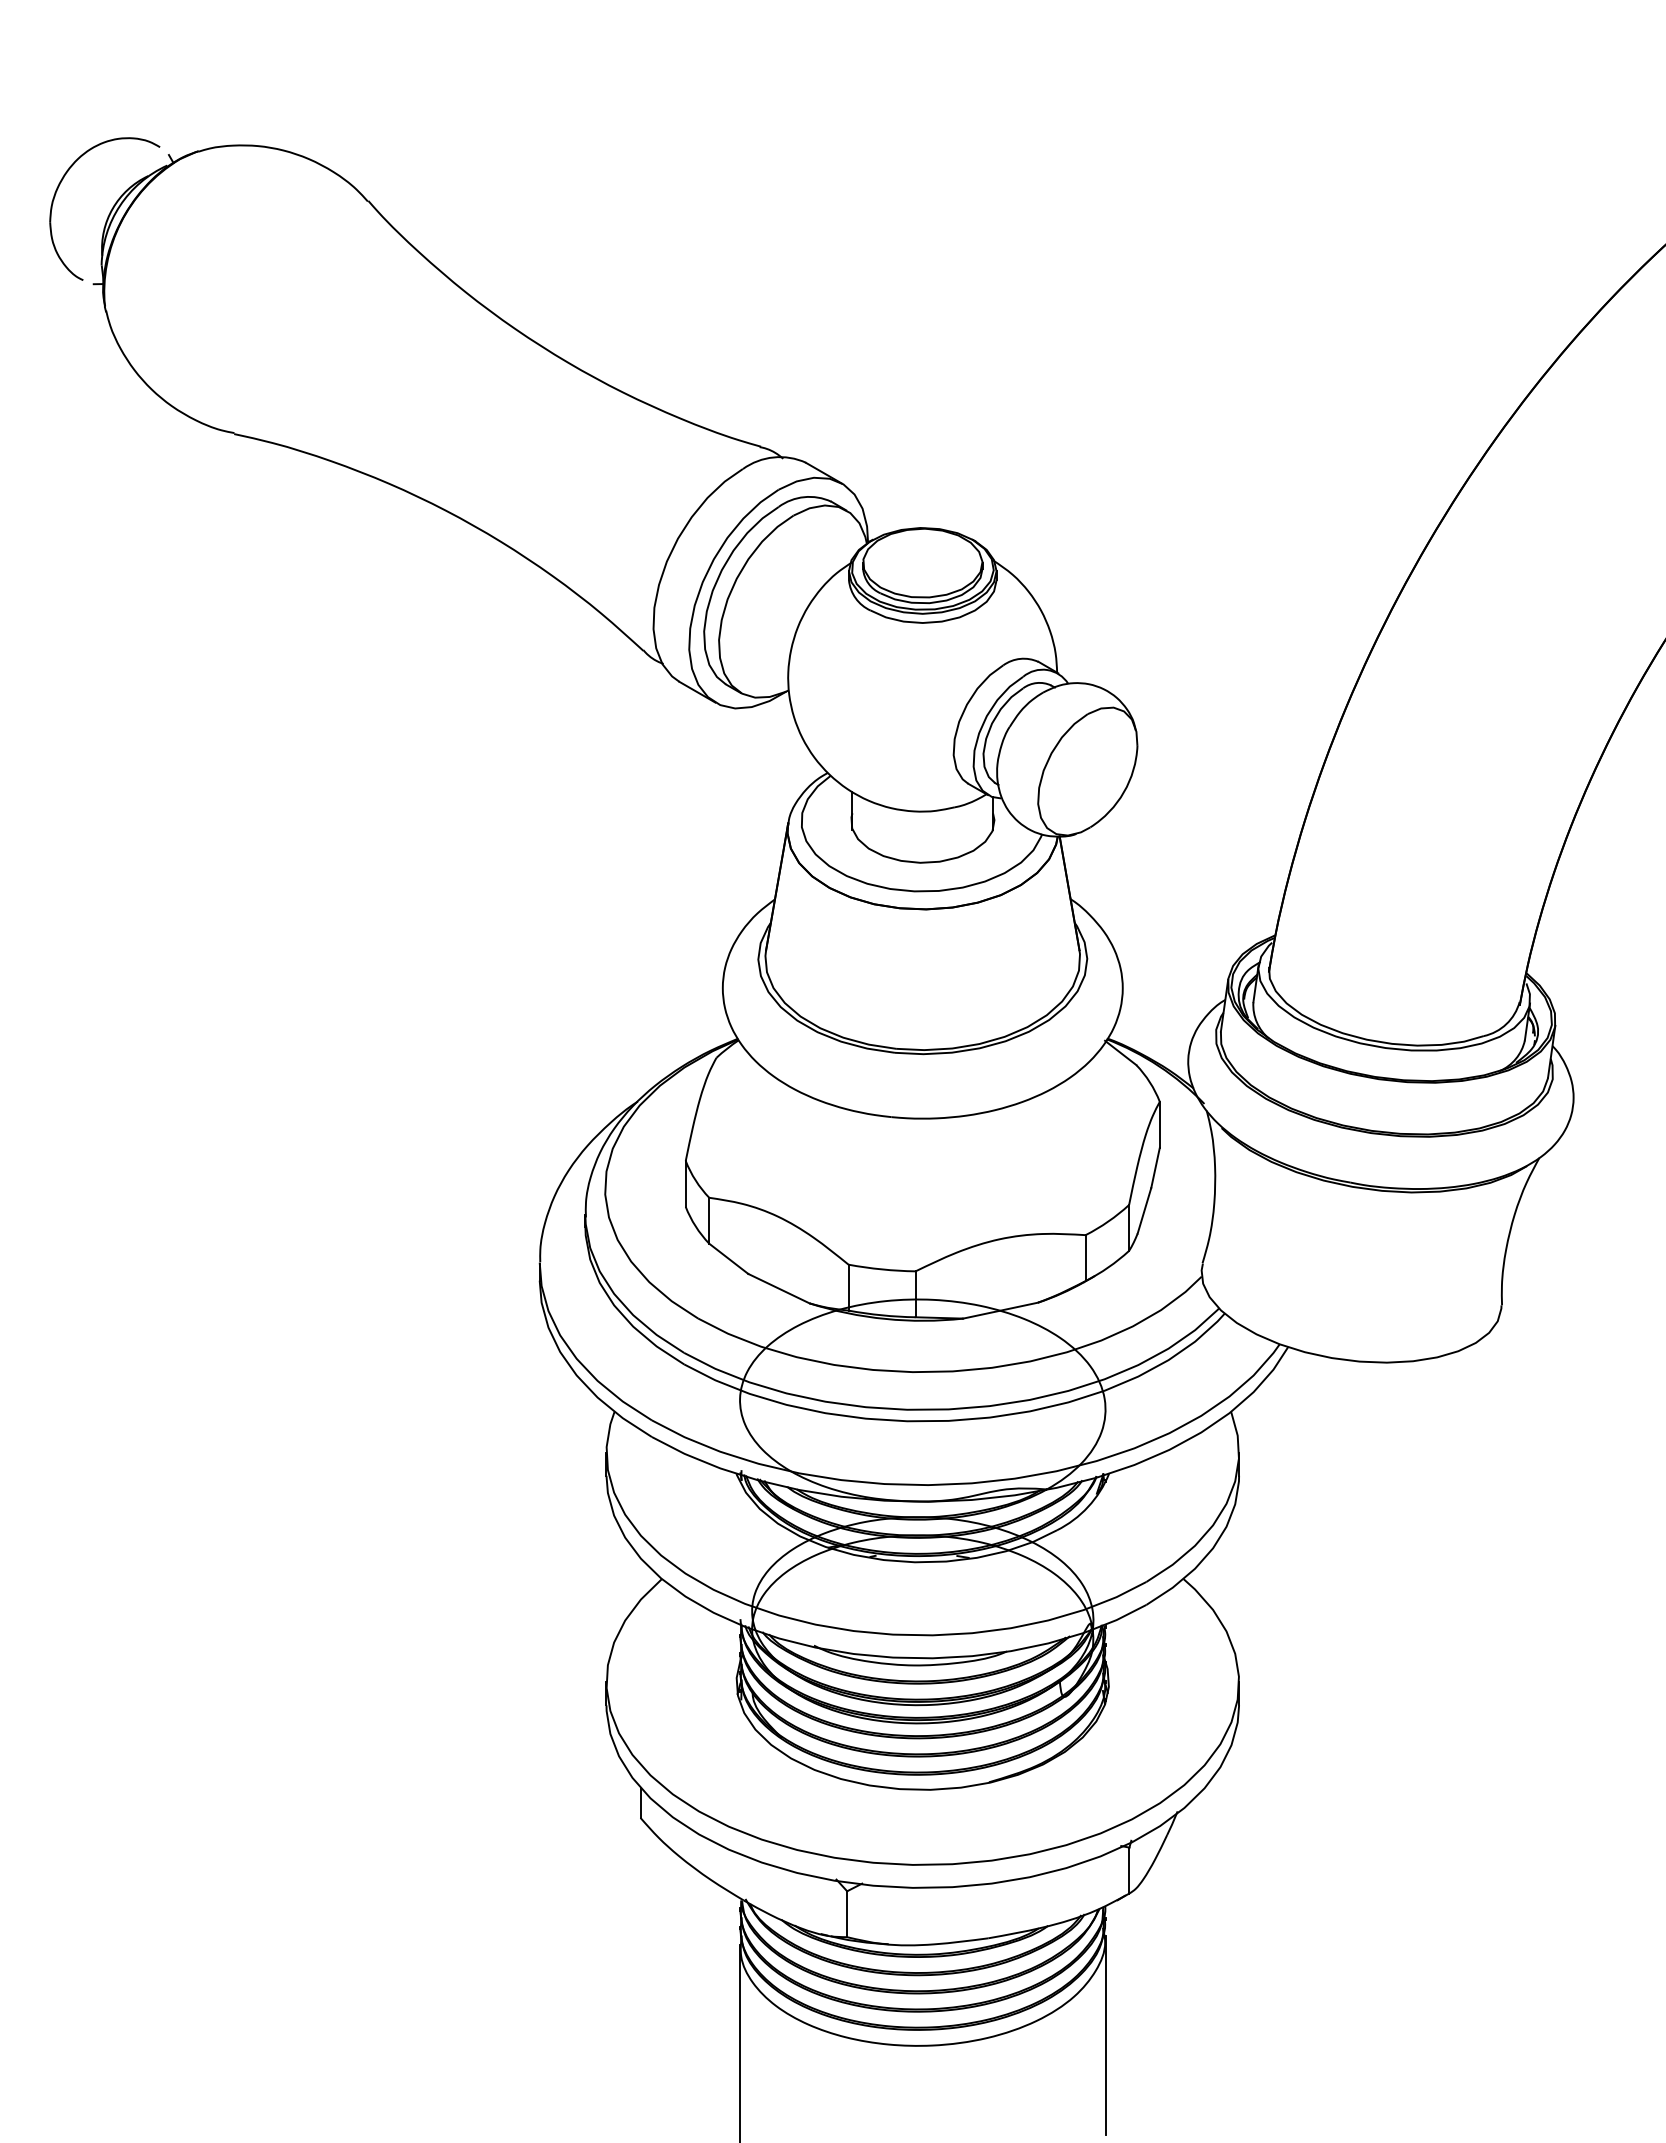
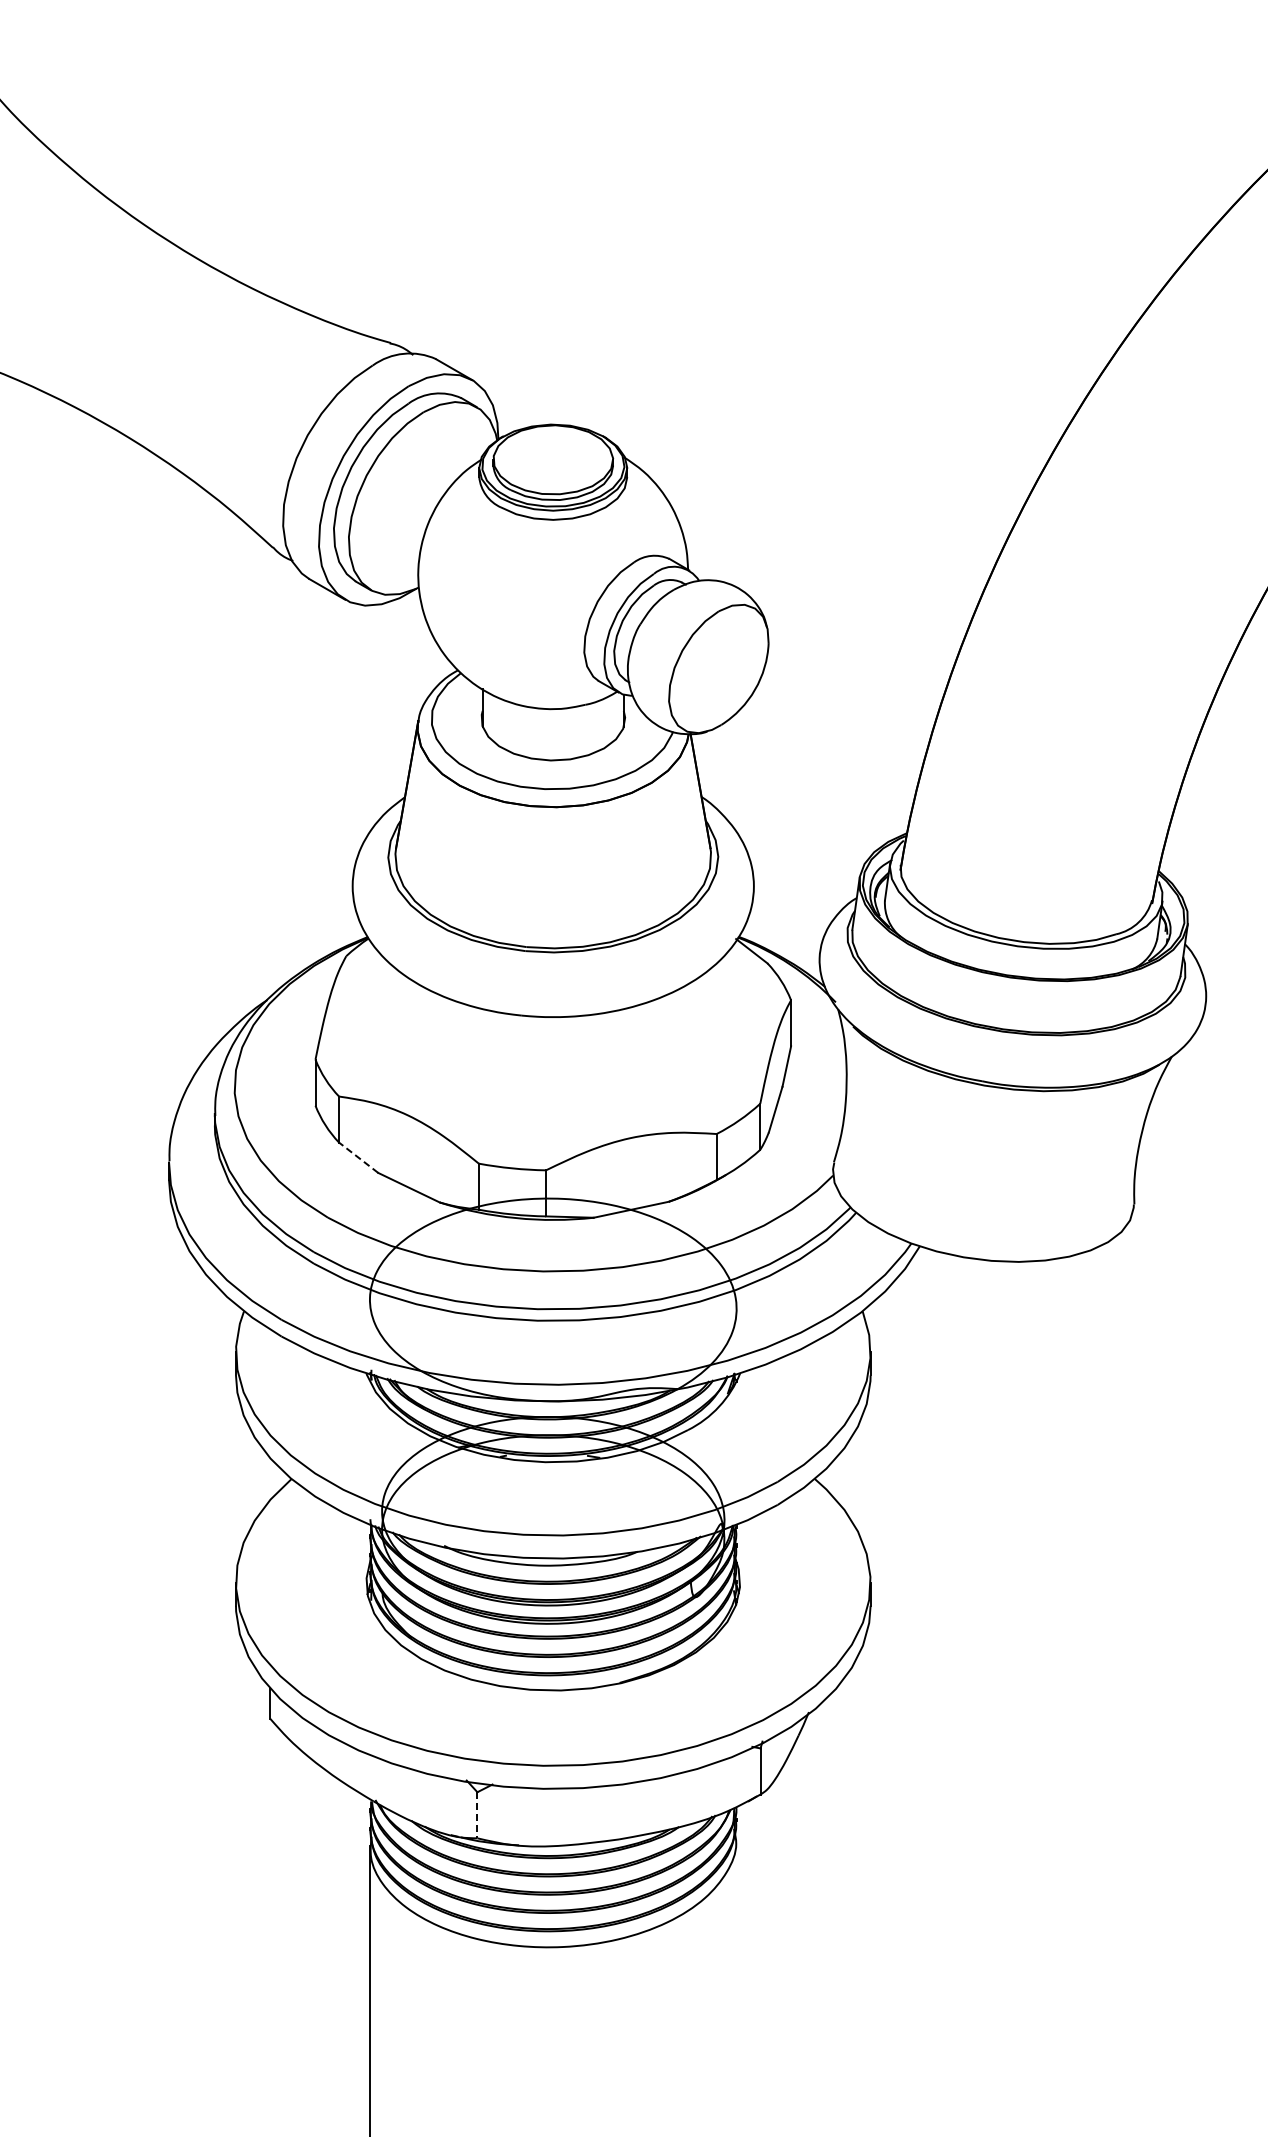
line: (728, 1258) -> (358, 1157), solid -> dashed
line: (847, 1914) -> (477, 1815), solid -> dashed
line: (1105, 2034) -> (736, 1935), removed

